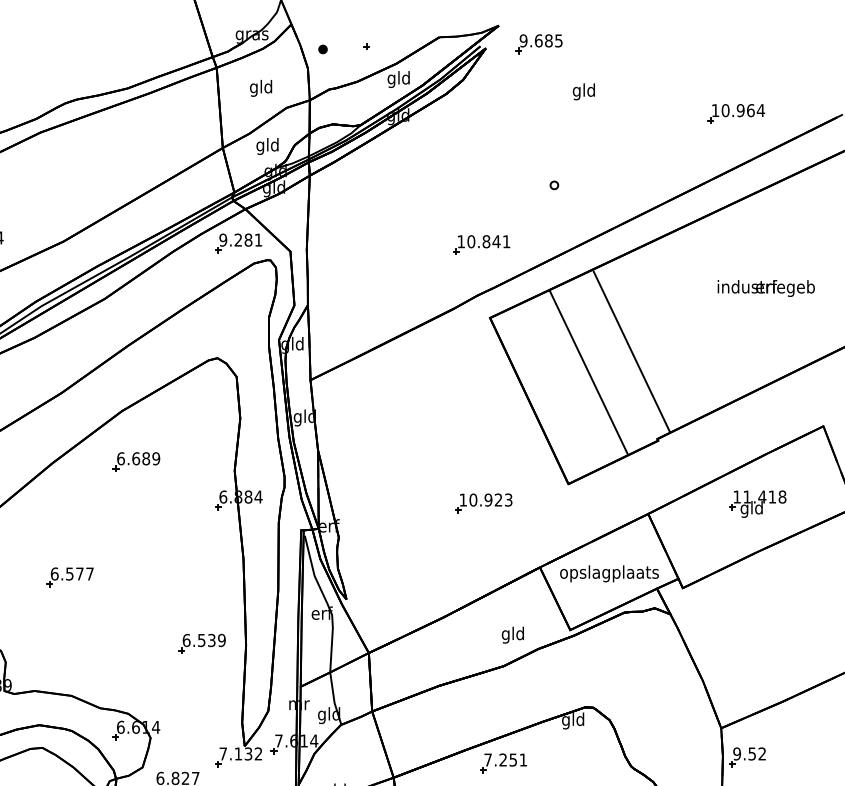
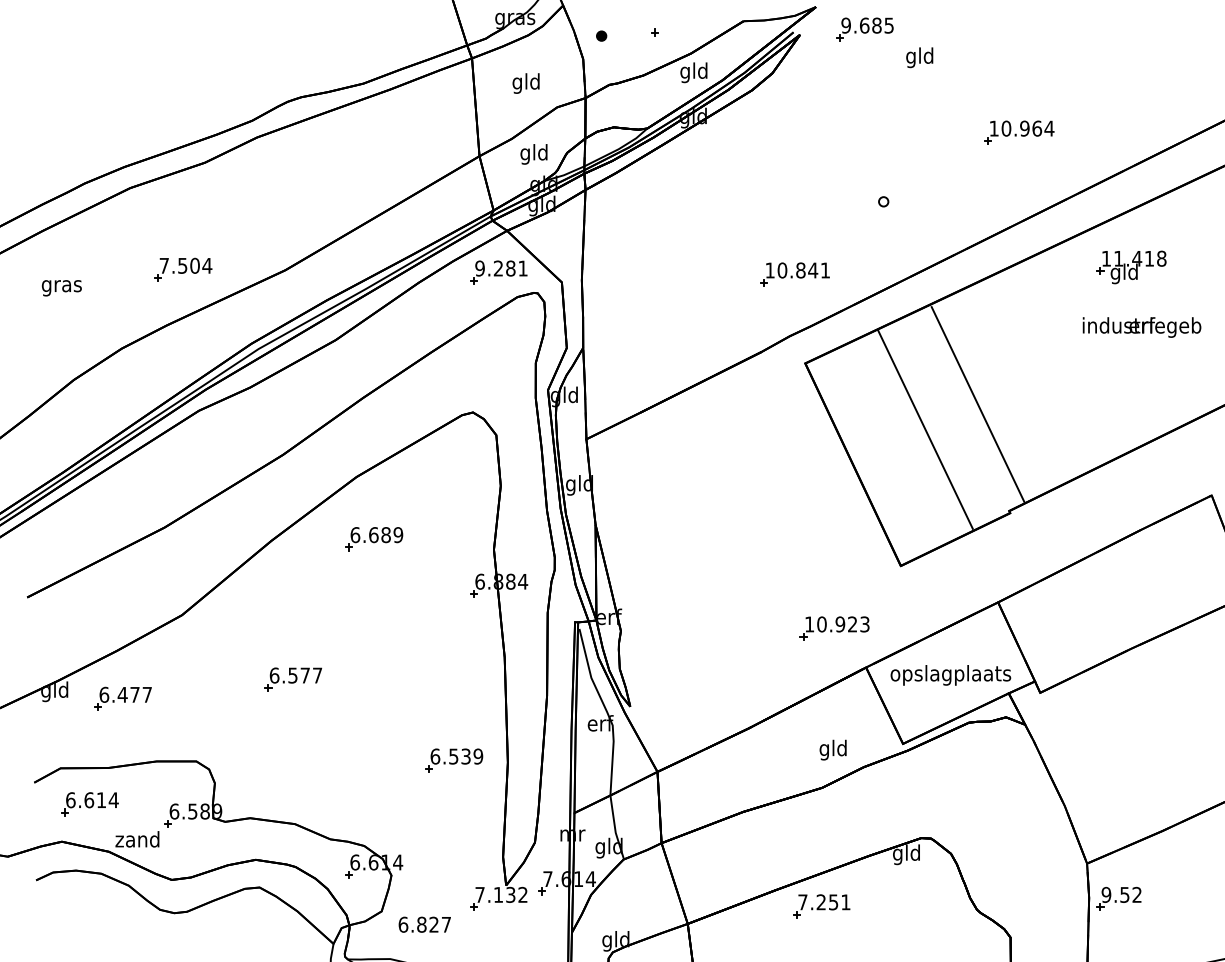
text: (583, 91) -> (919, 57), moved
part: (736, 113) -> (1019, 132), moved
part: (483, 503) -> (834, 628), moved
part: (757, 504) -> (1131, 267), moved

